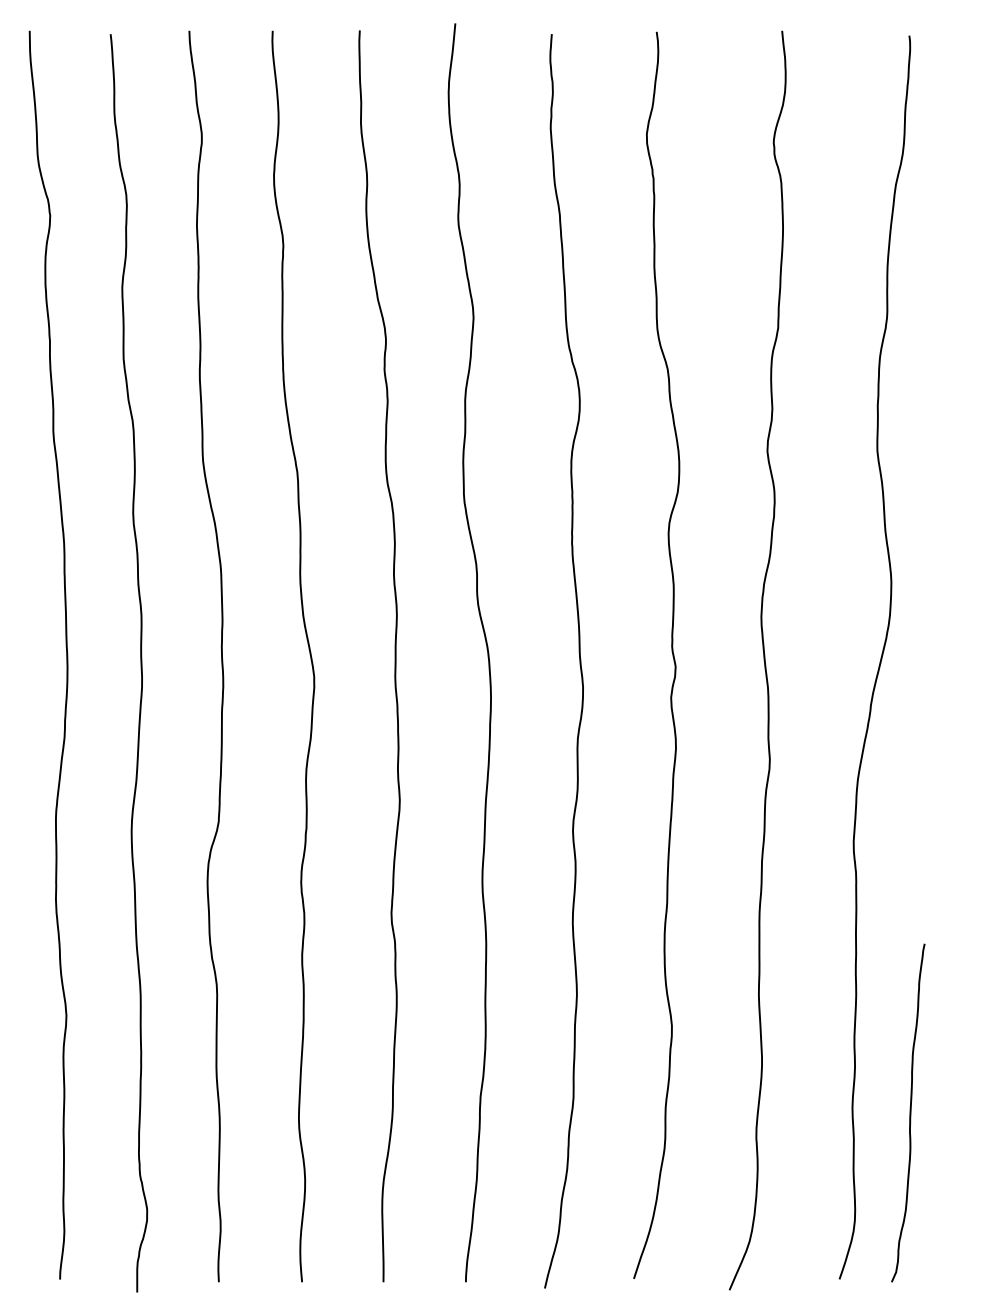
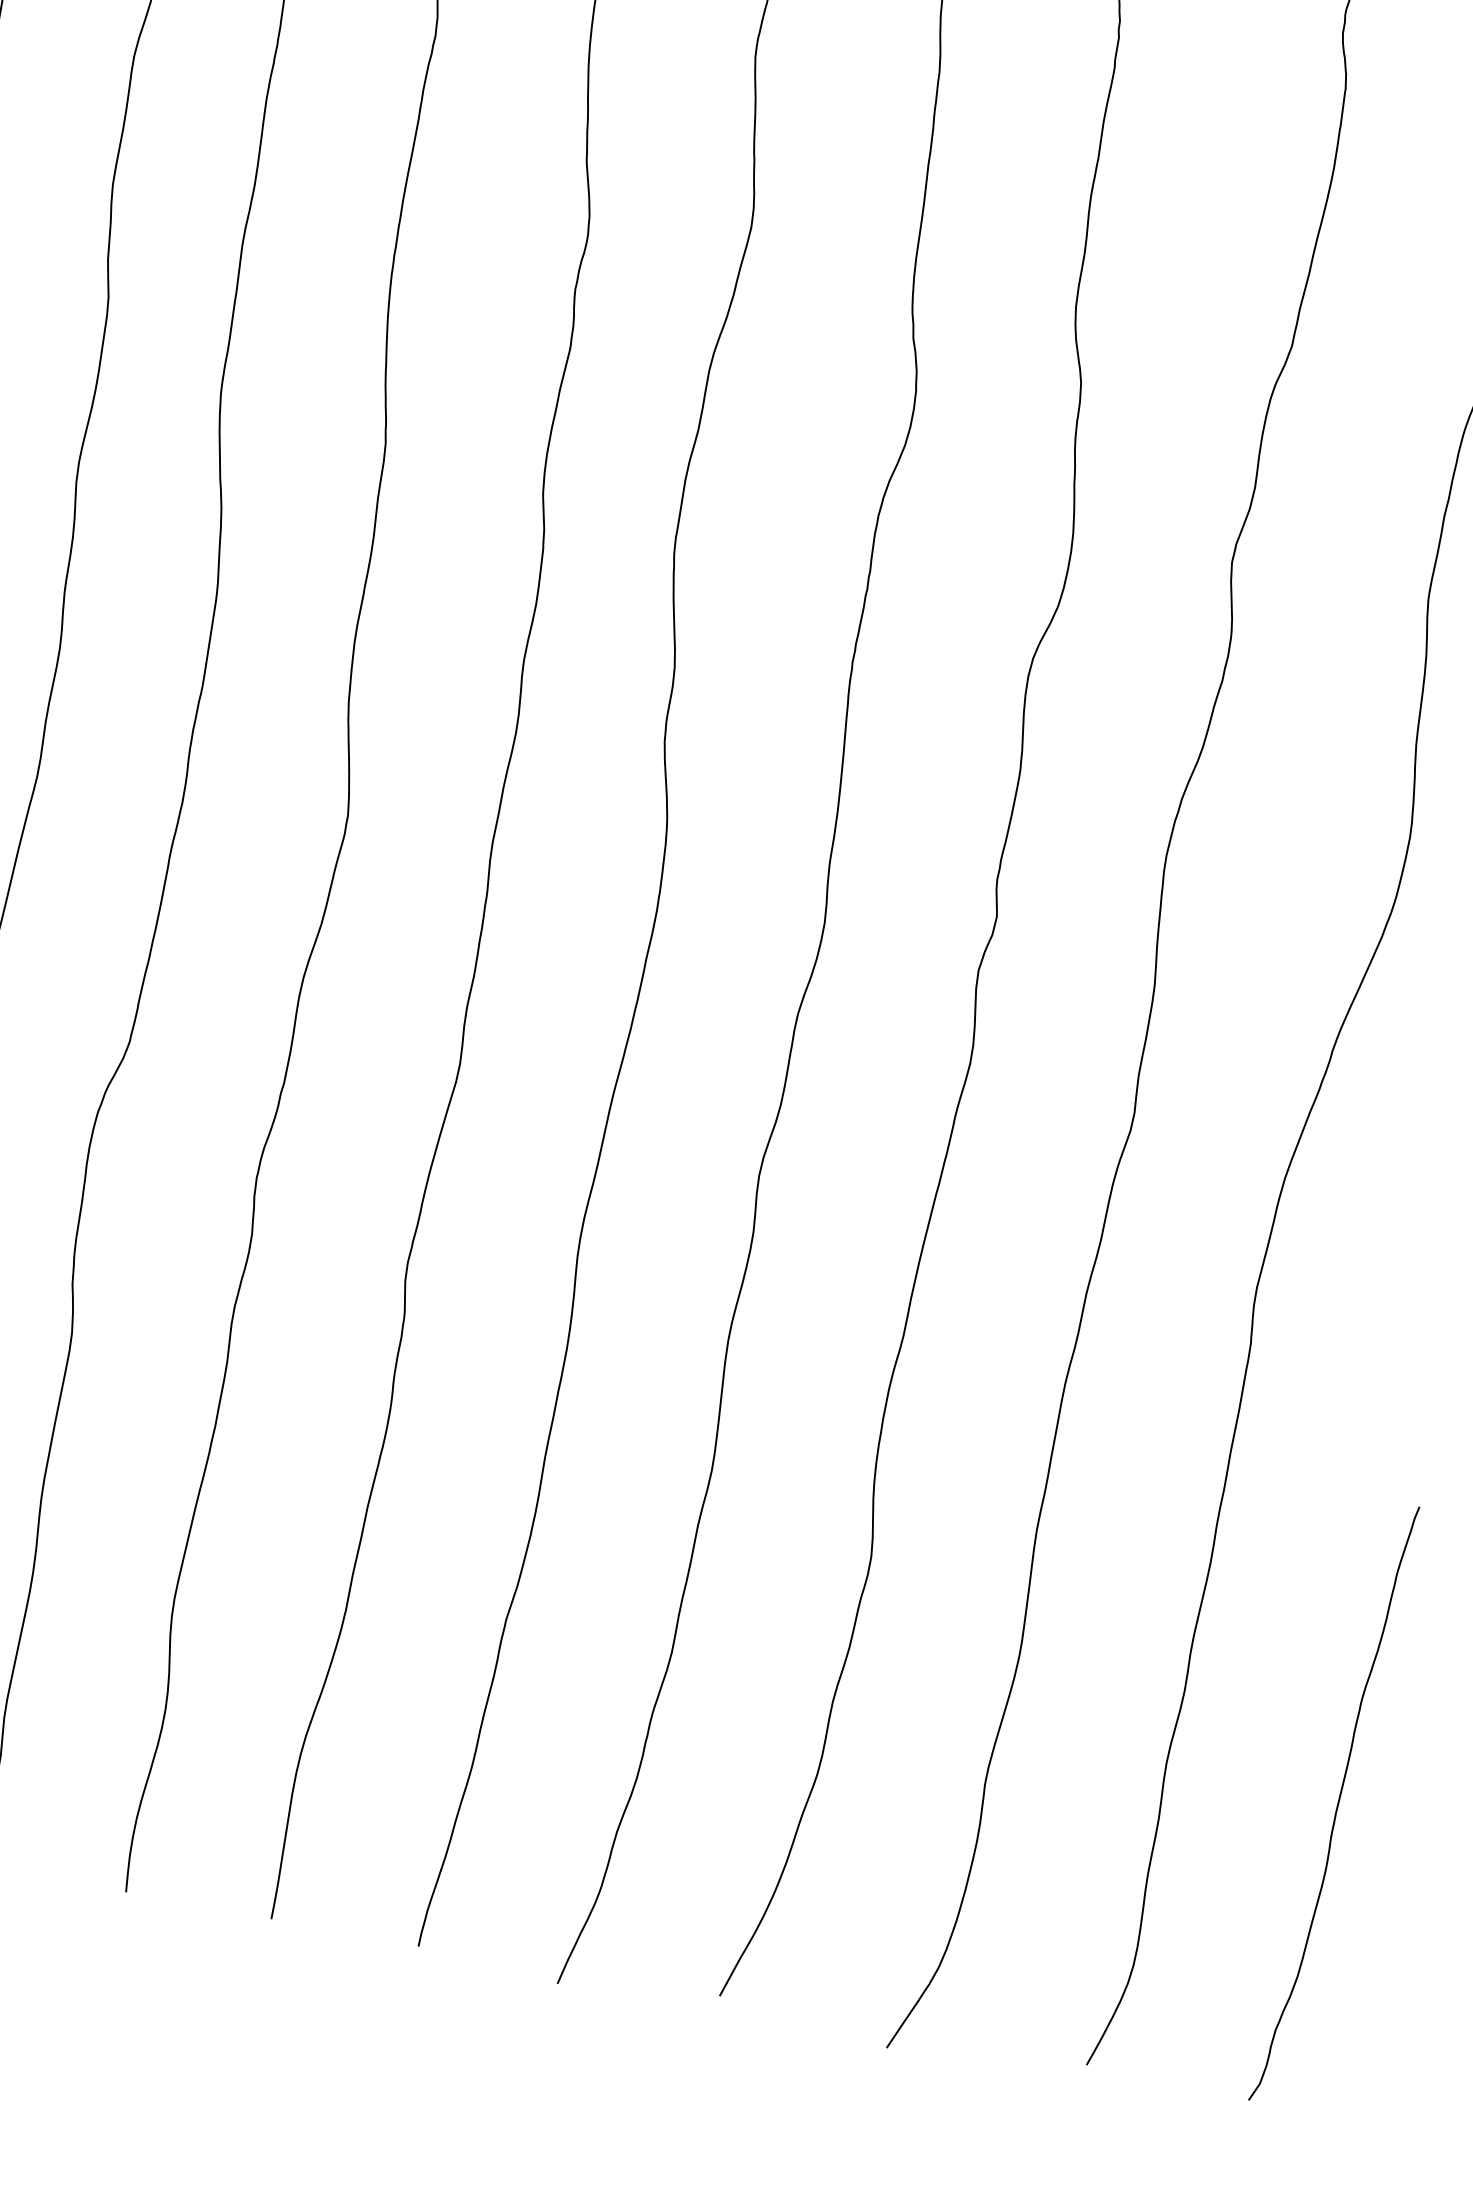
curve: (909, 1112) -> (1336, 1803), moved

